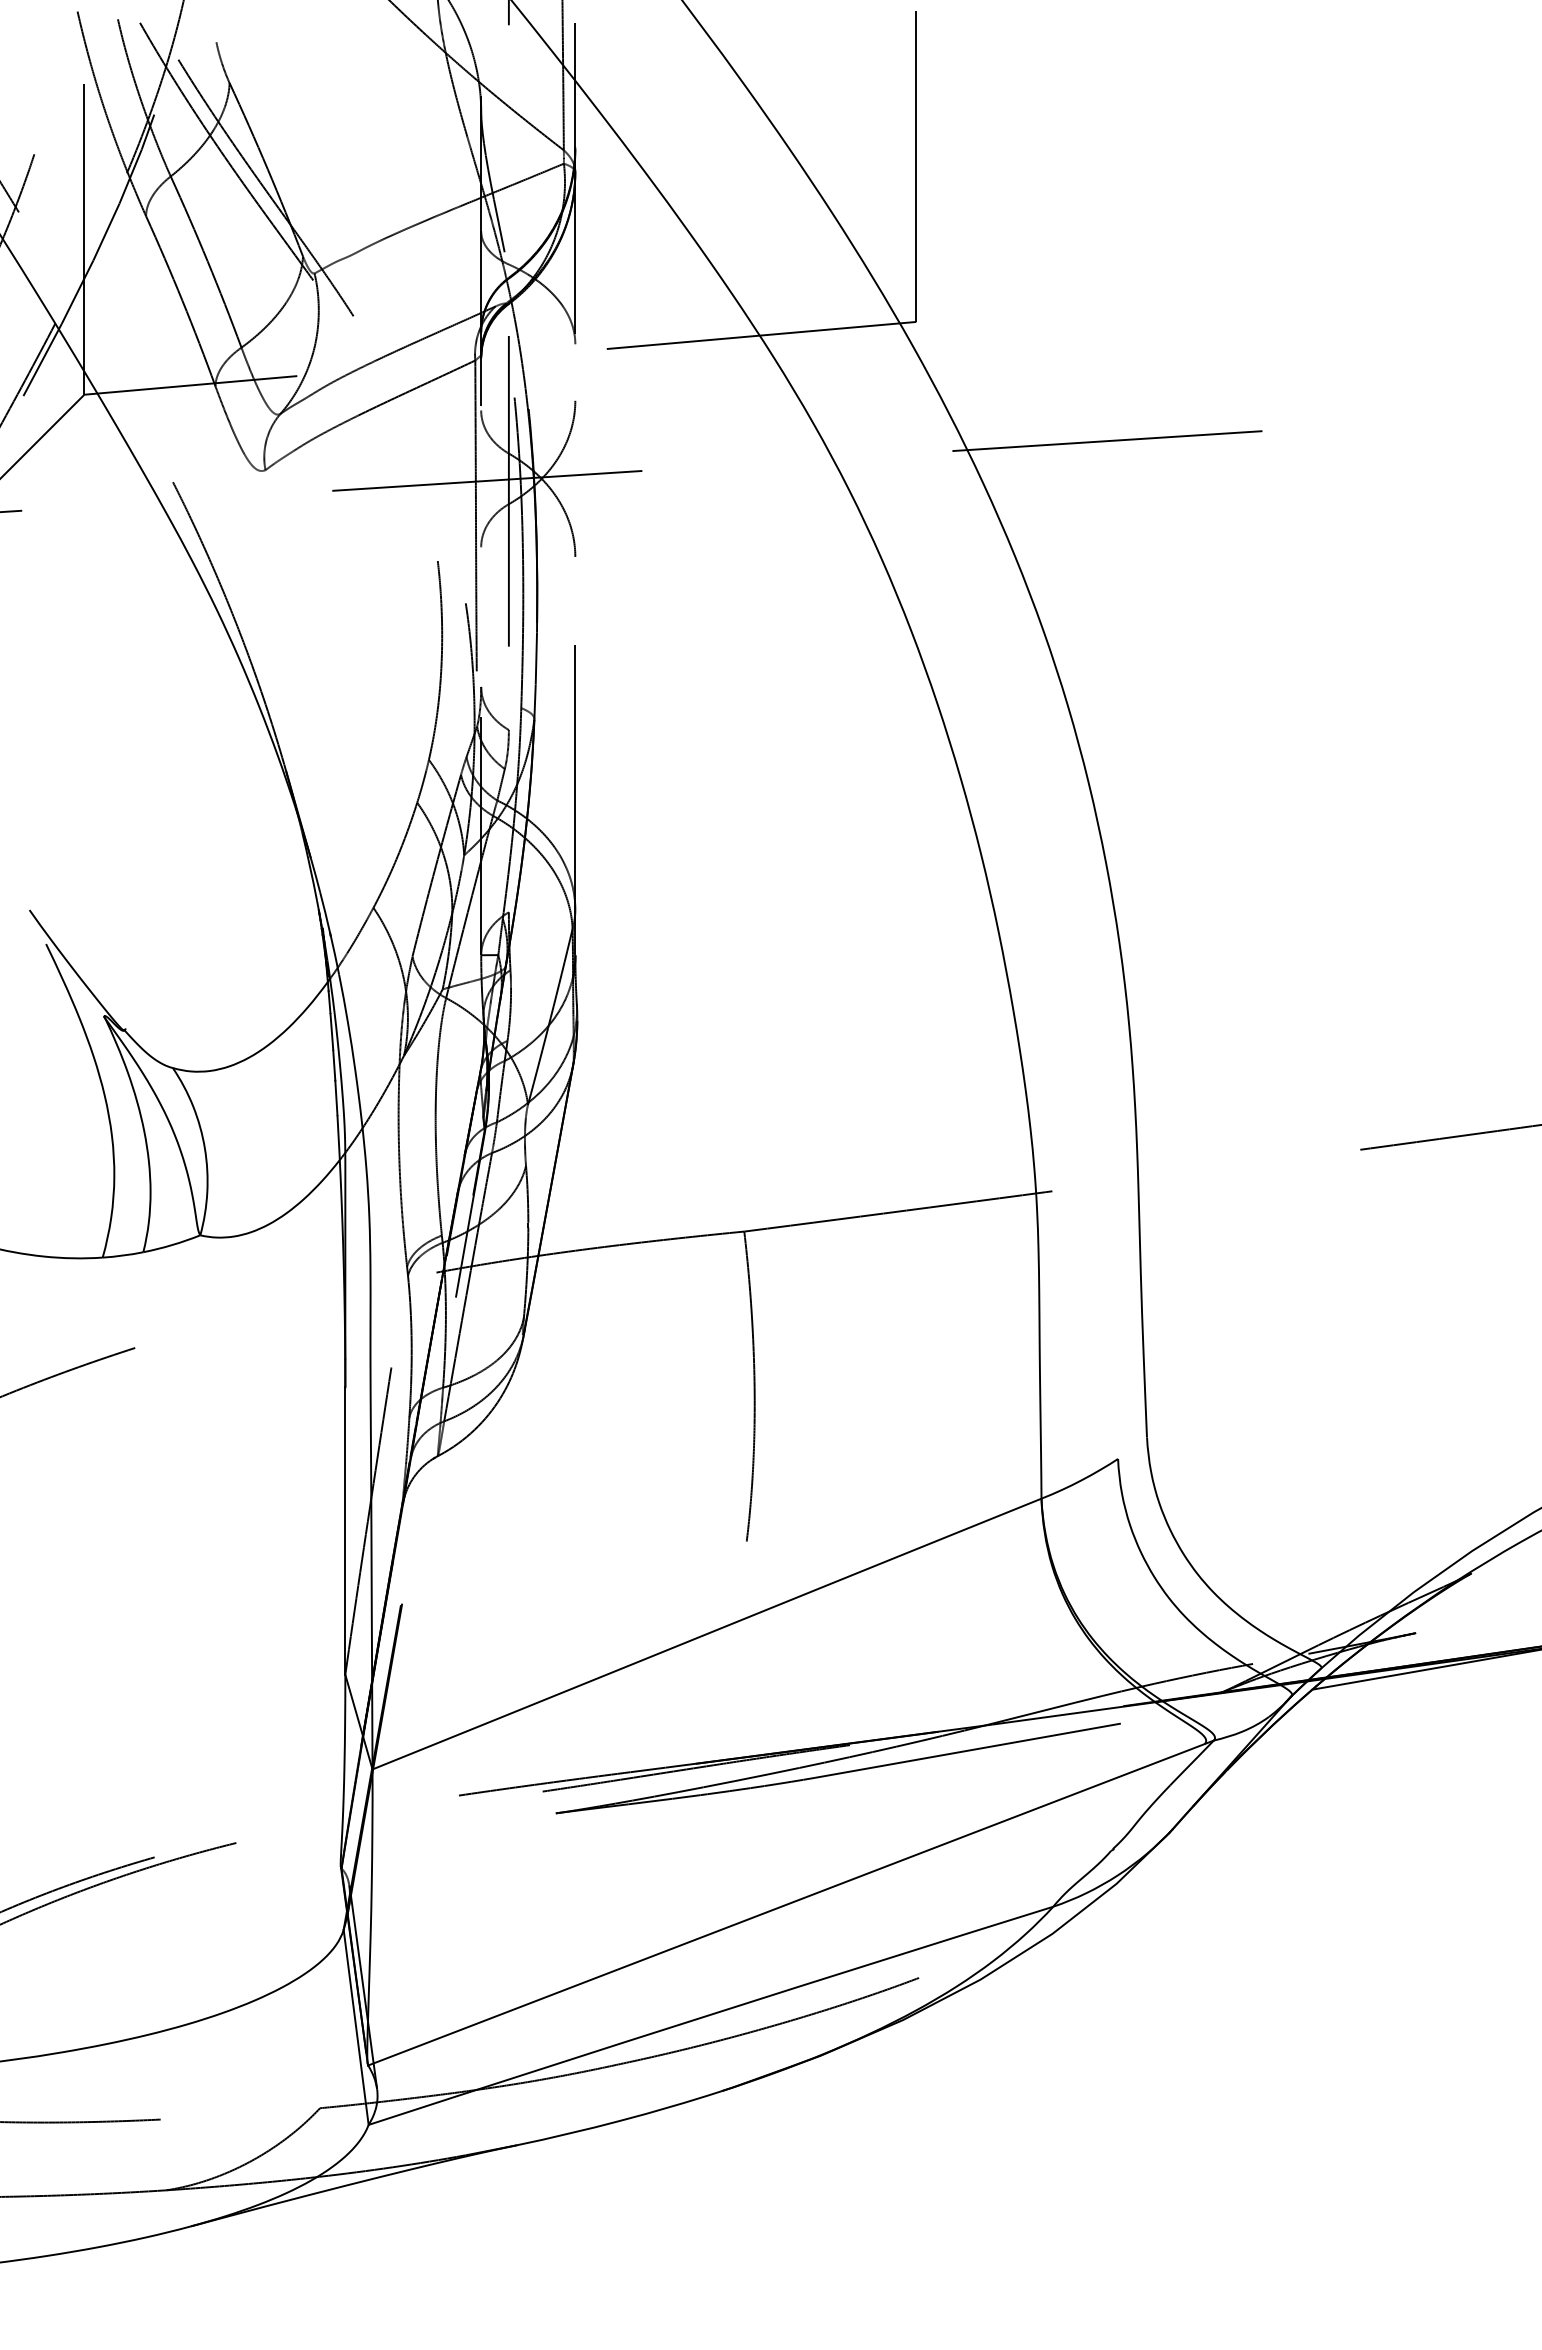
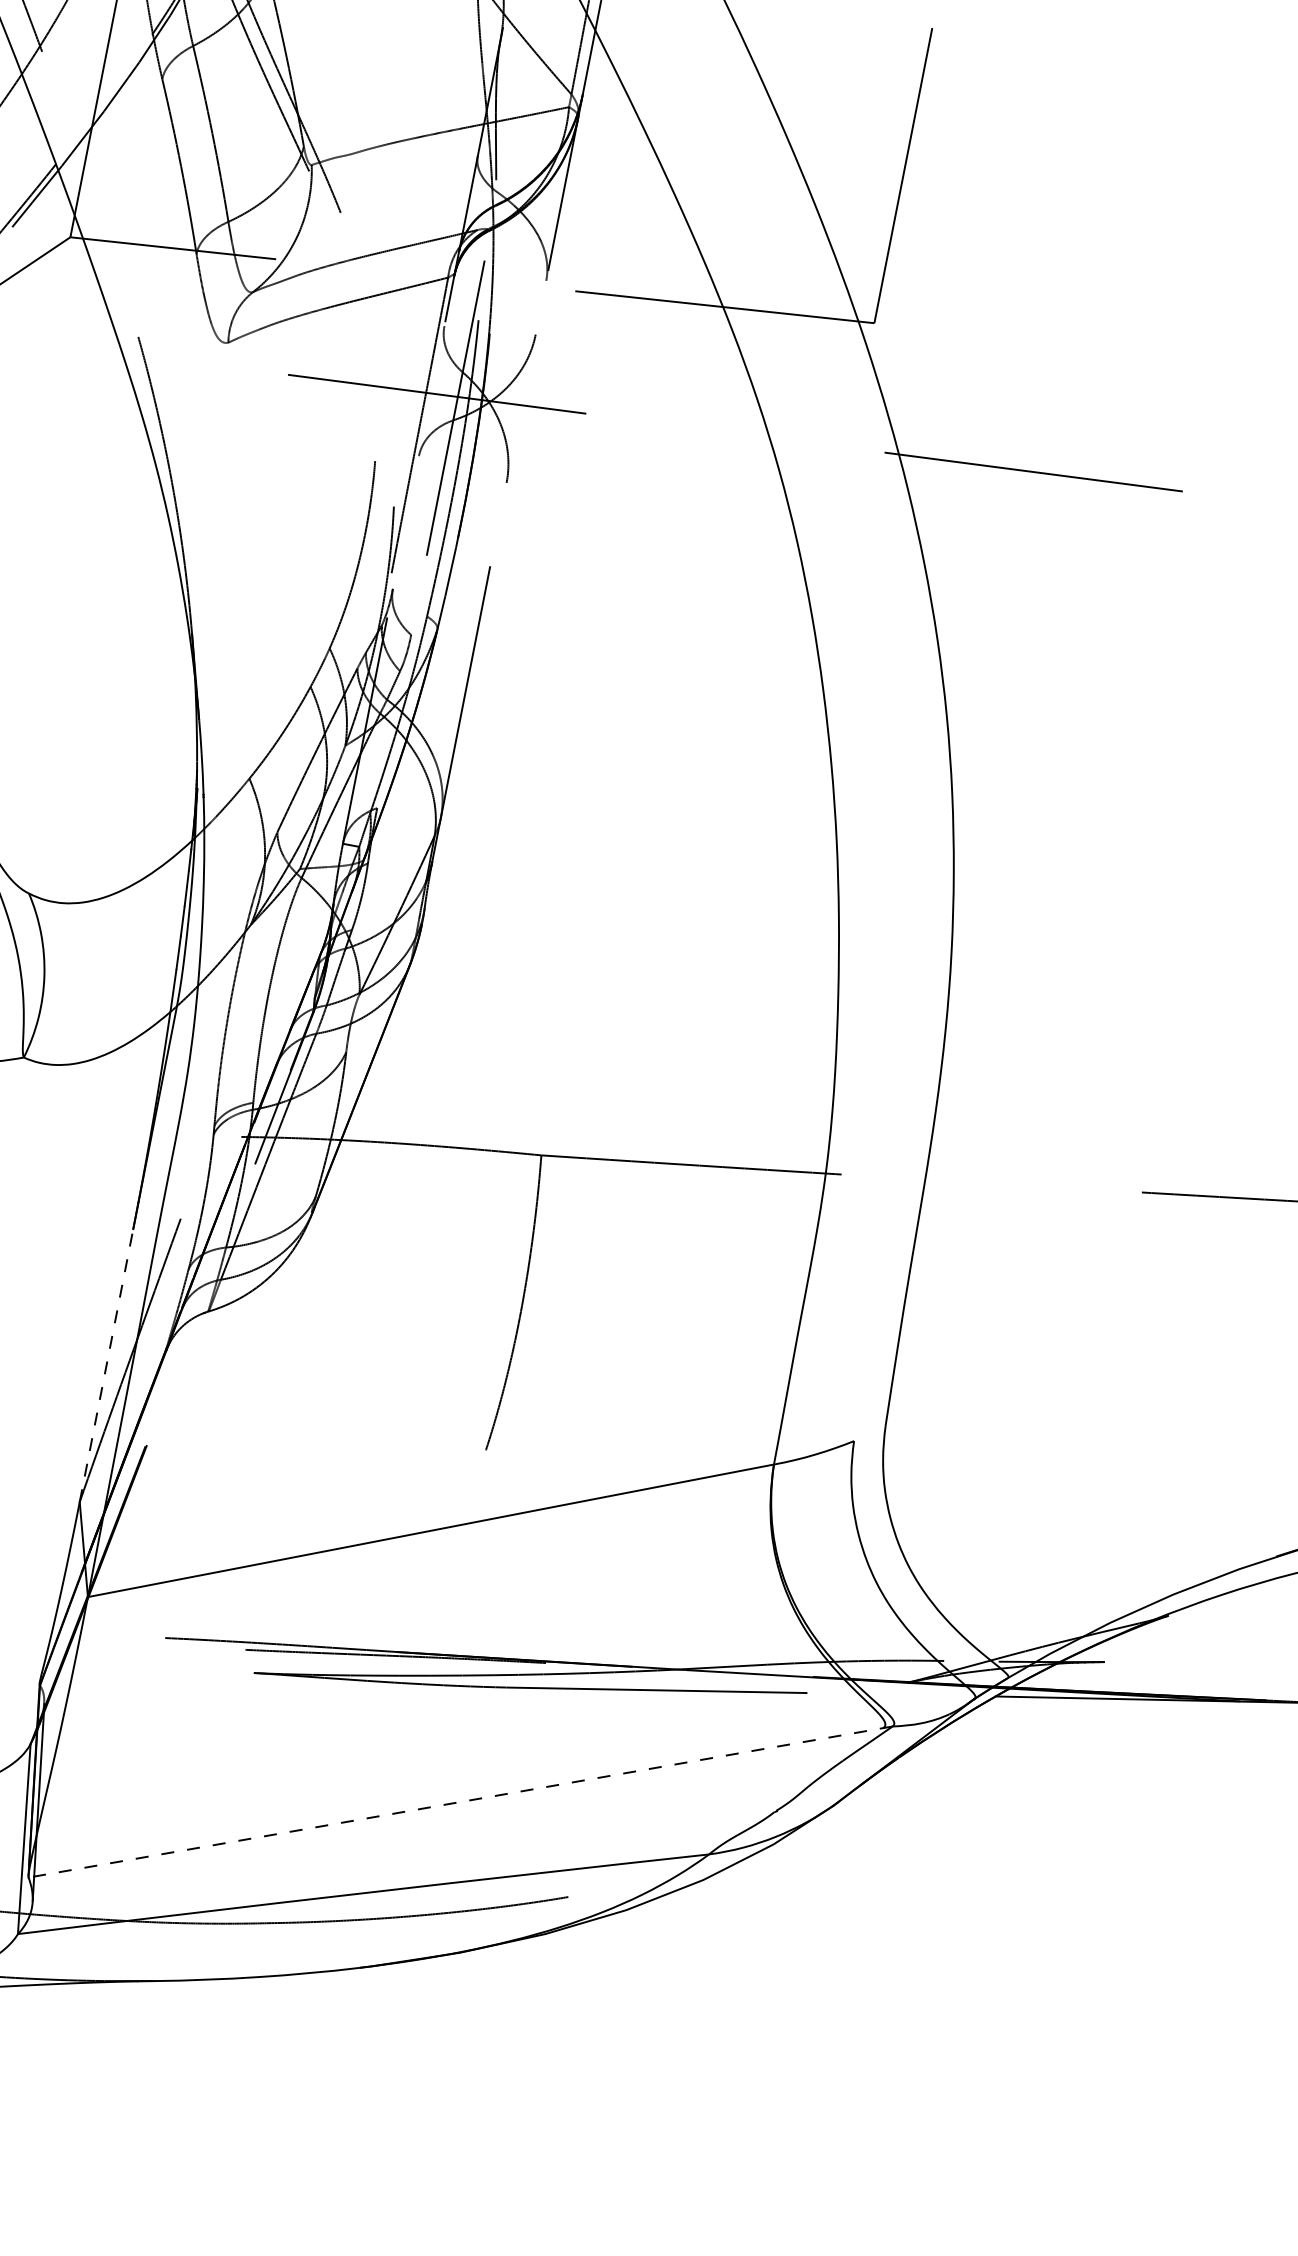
line: (345, 1531) -> (106, 1365), solid -> dashed
line: (791, 1903) -> (460, 1802), solid -> dashed

